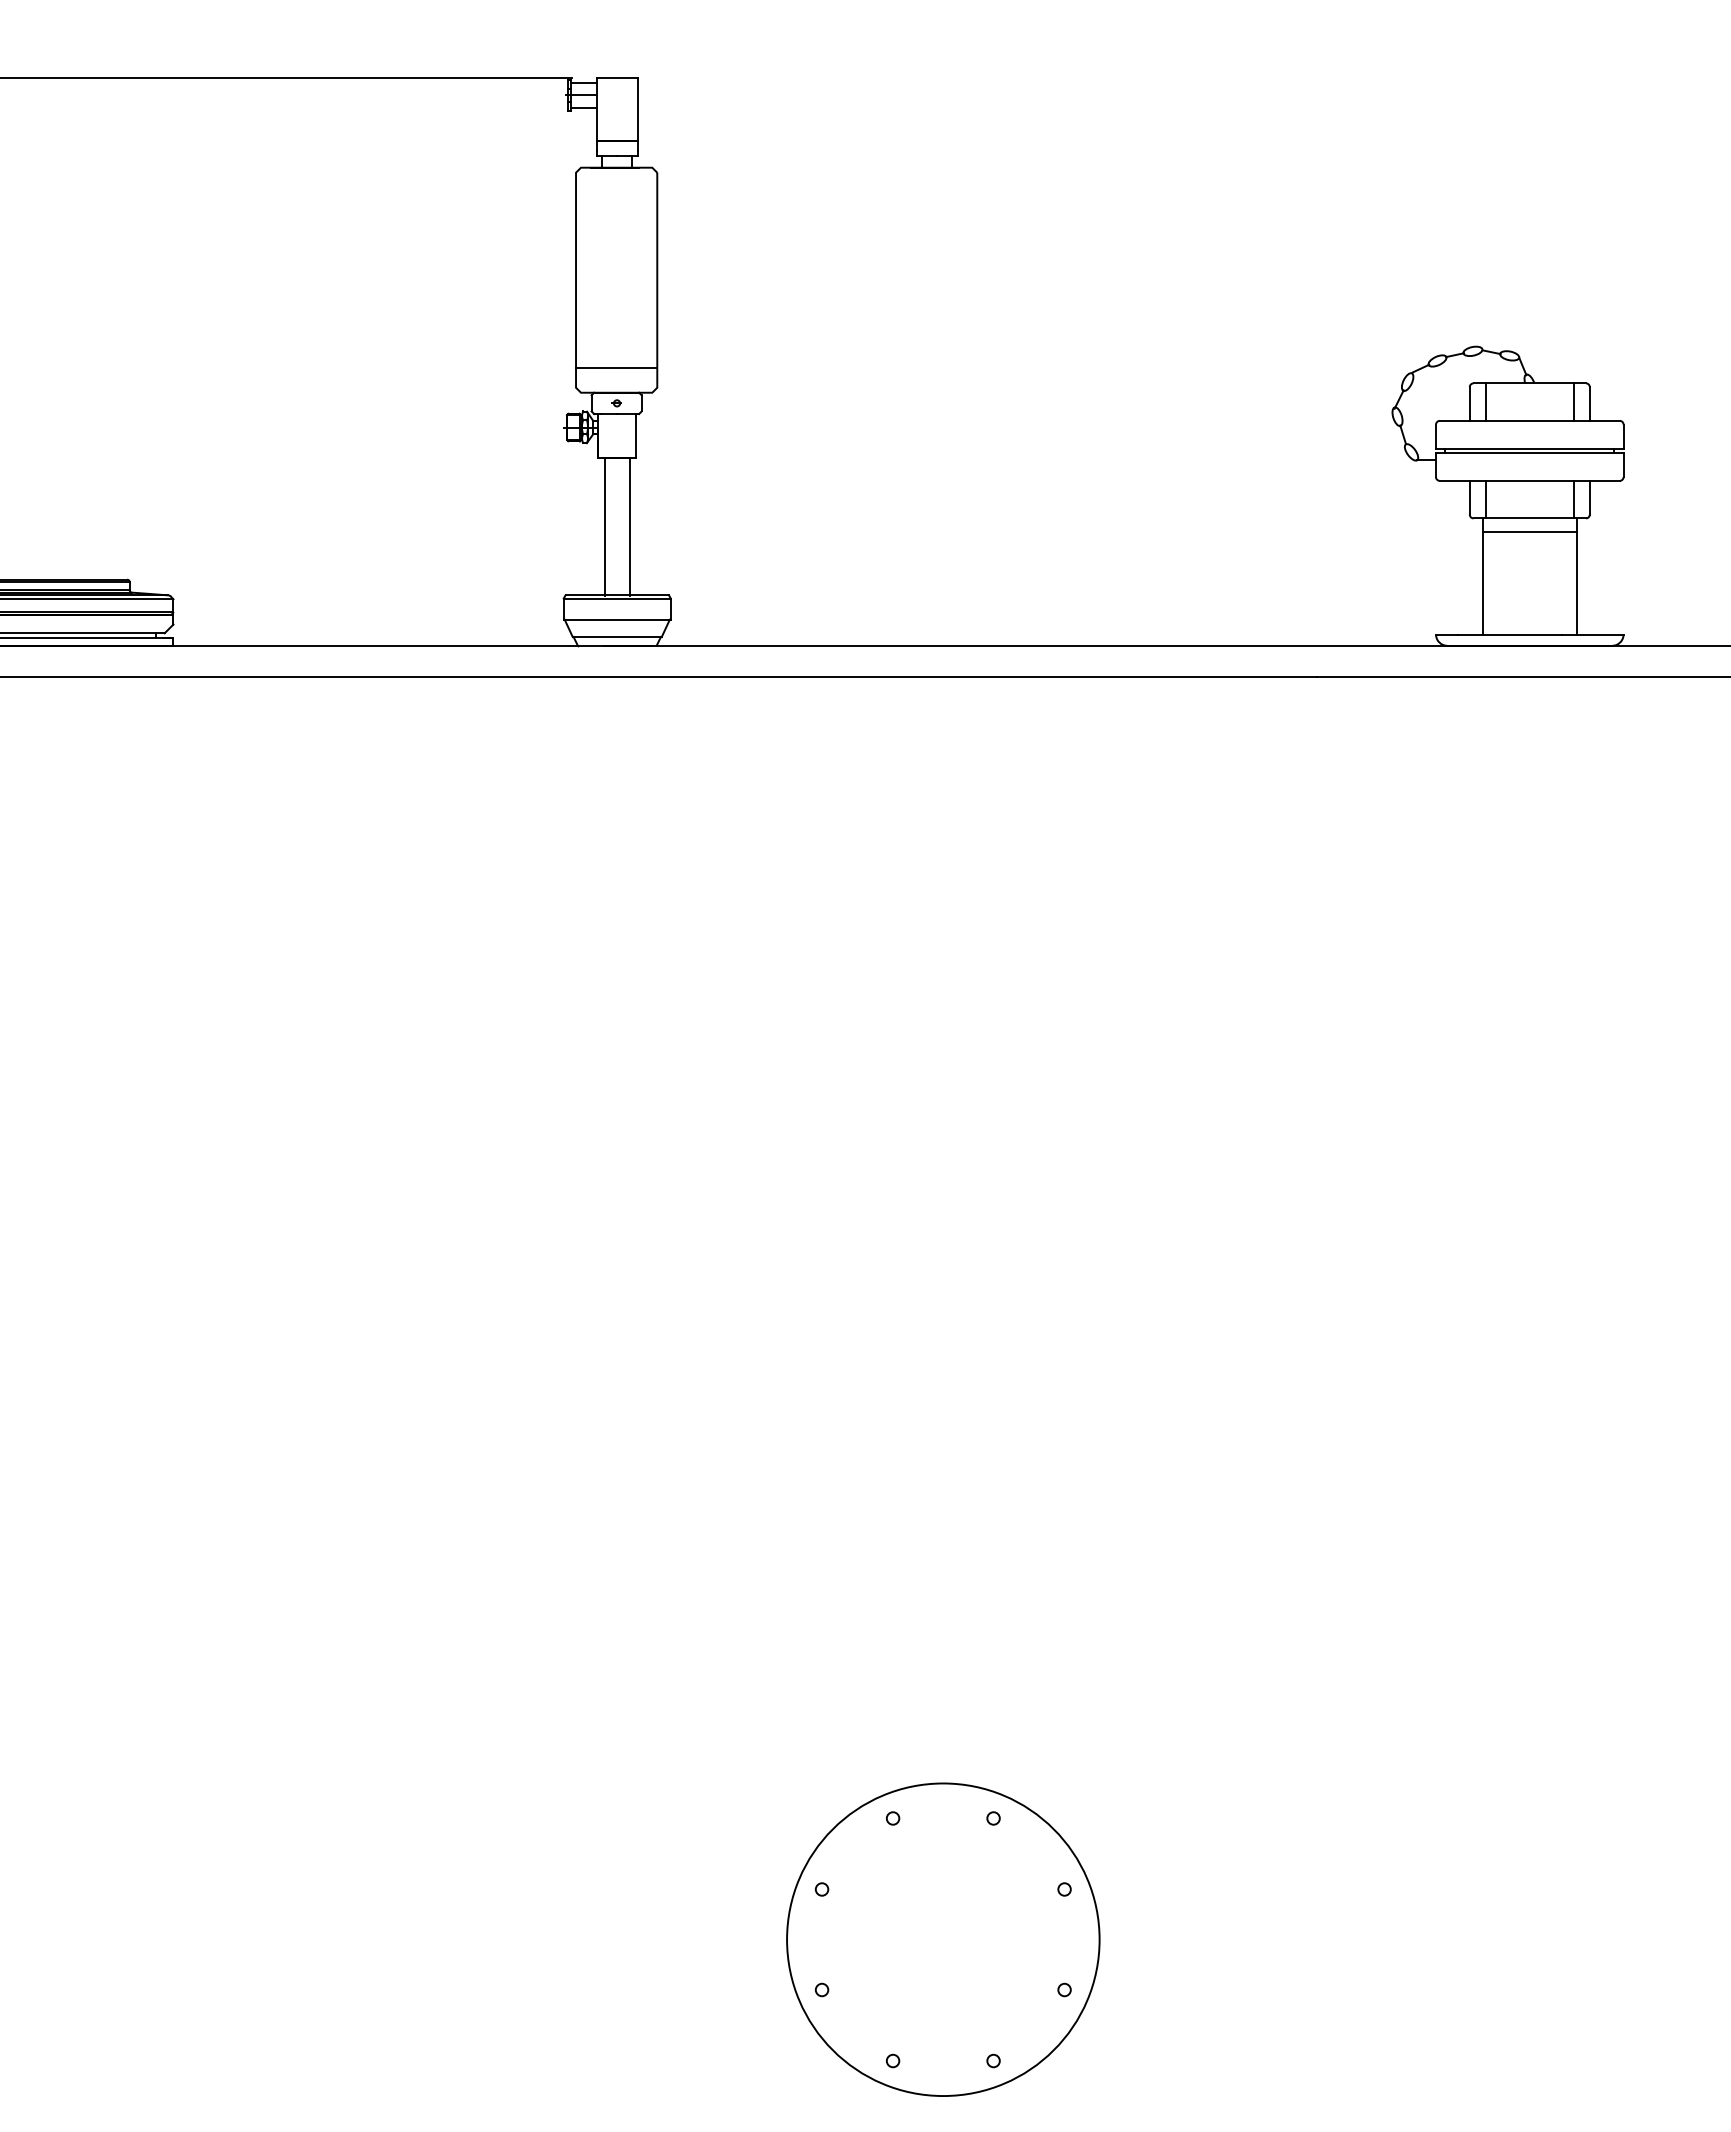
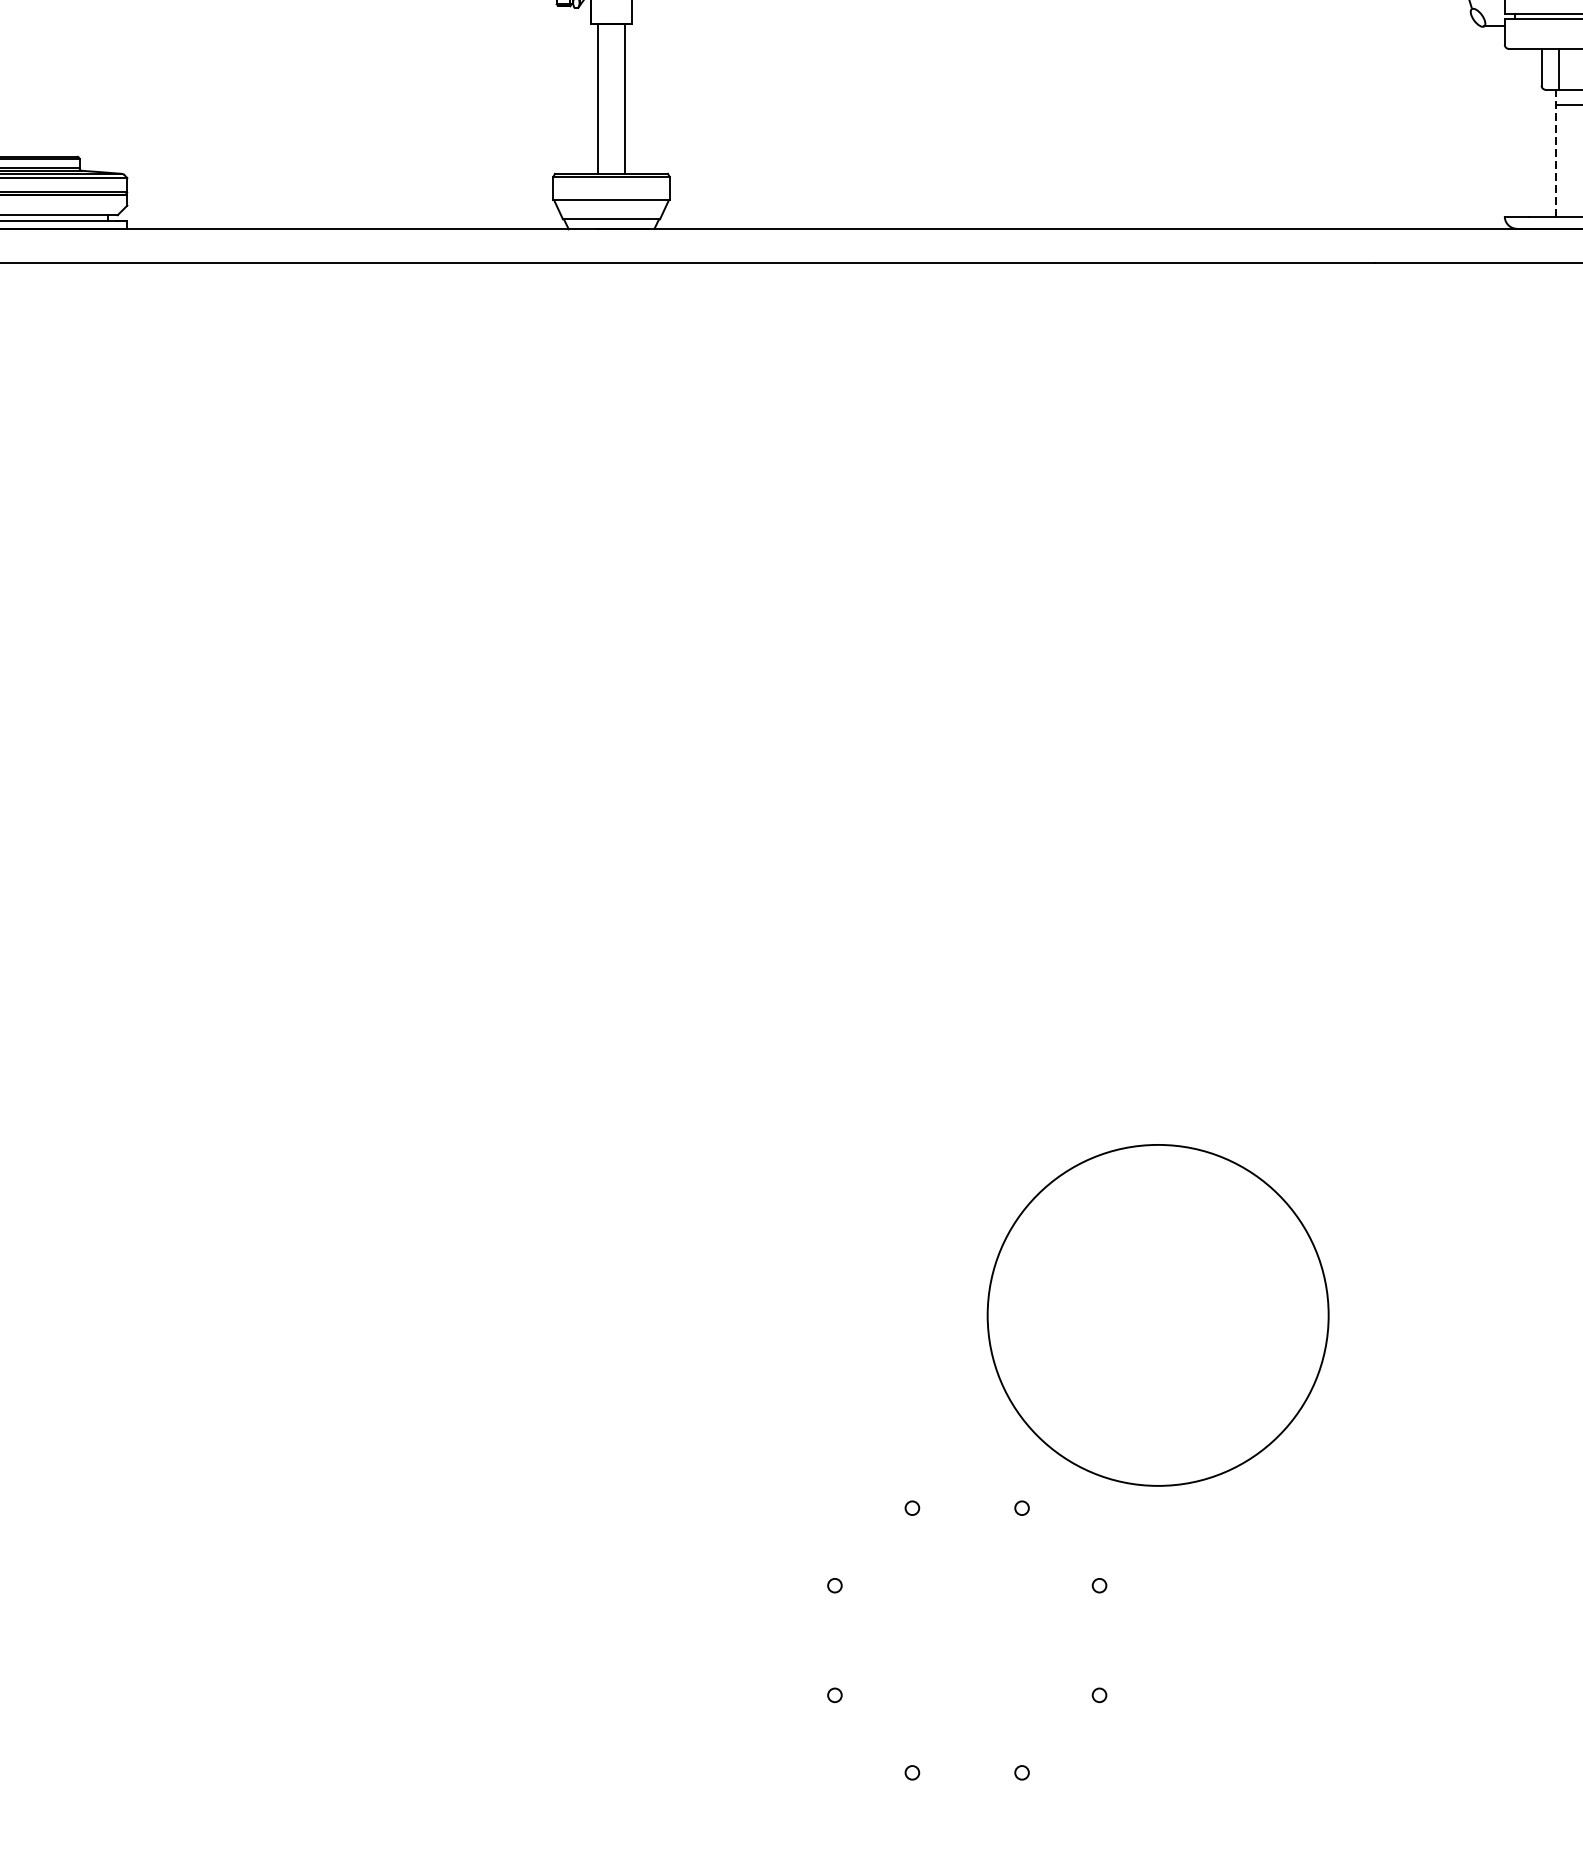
line: (1482, 575) -> (1555, 152), solid -> dashed
circle: (943, 1939) -> (1158, 1315), moved

